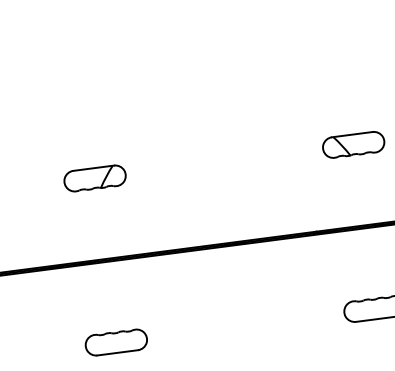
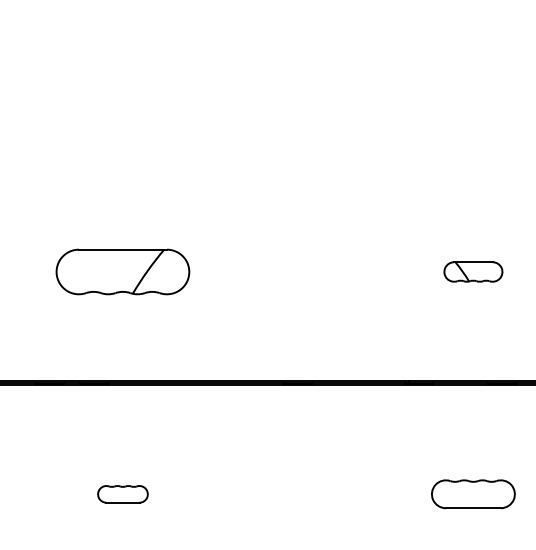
part: (353, 144) -> (473, 271), size x0.7
part: (94, 178) -> (122, 271), size x1.6
part: (116, 342) -> (122, 494), size x0.6

